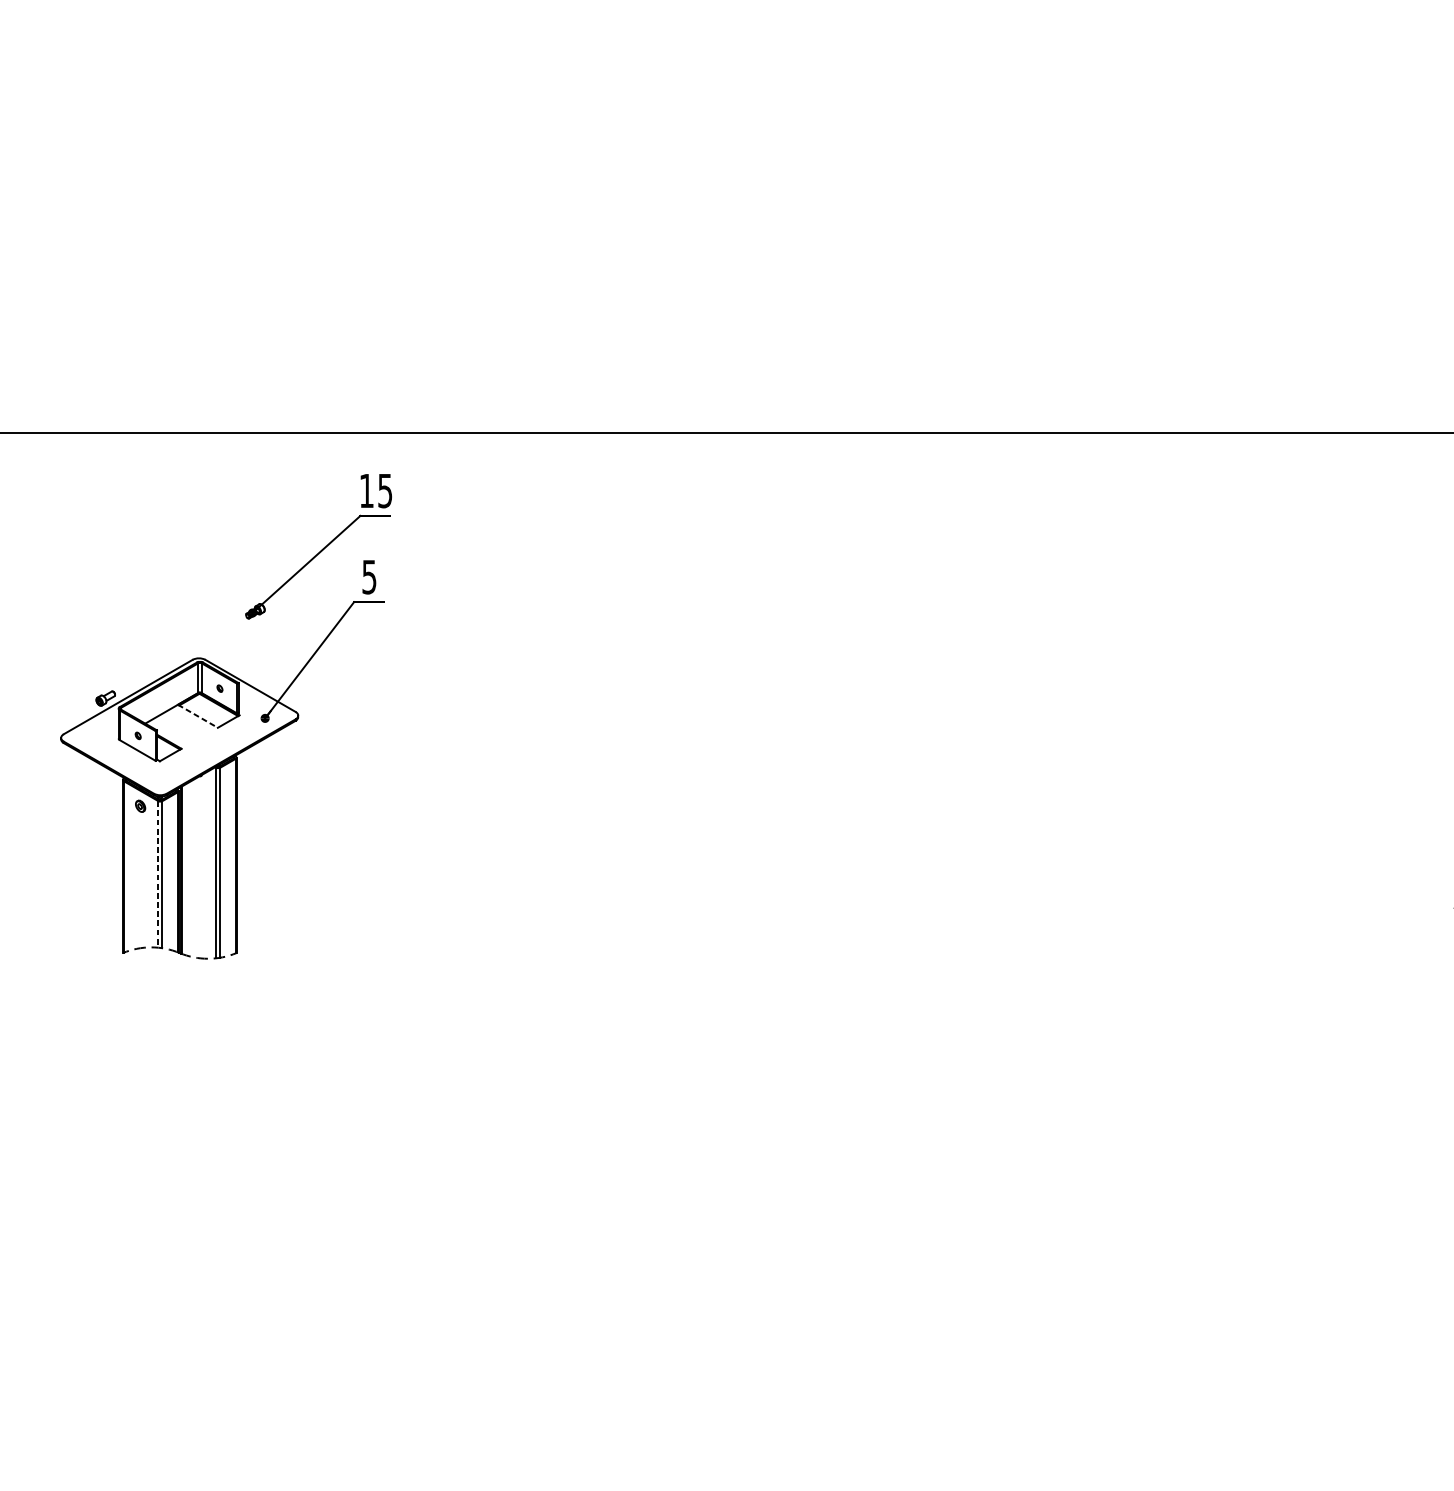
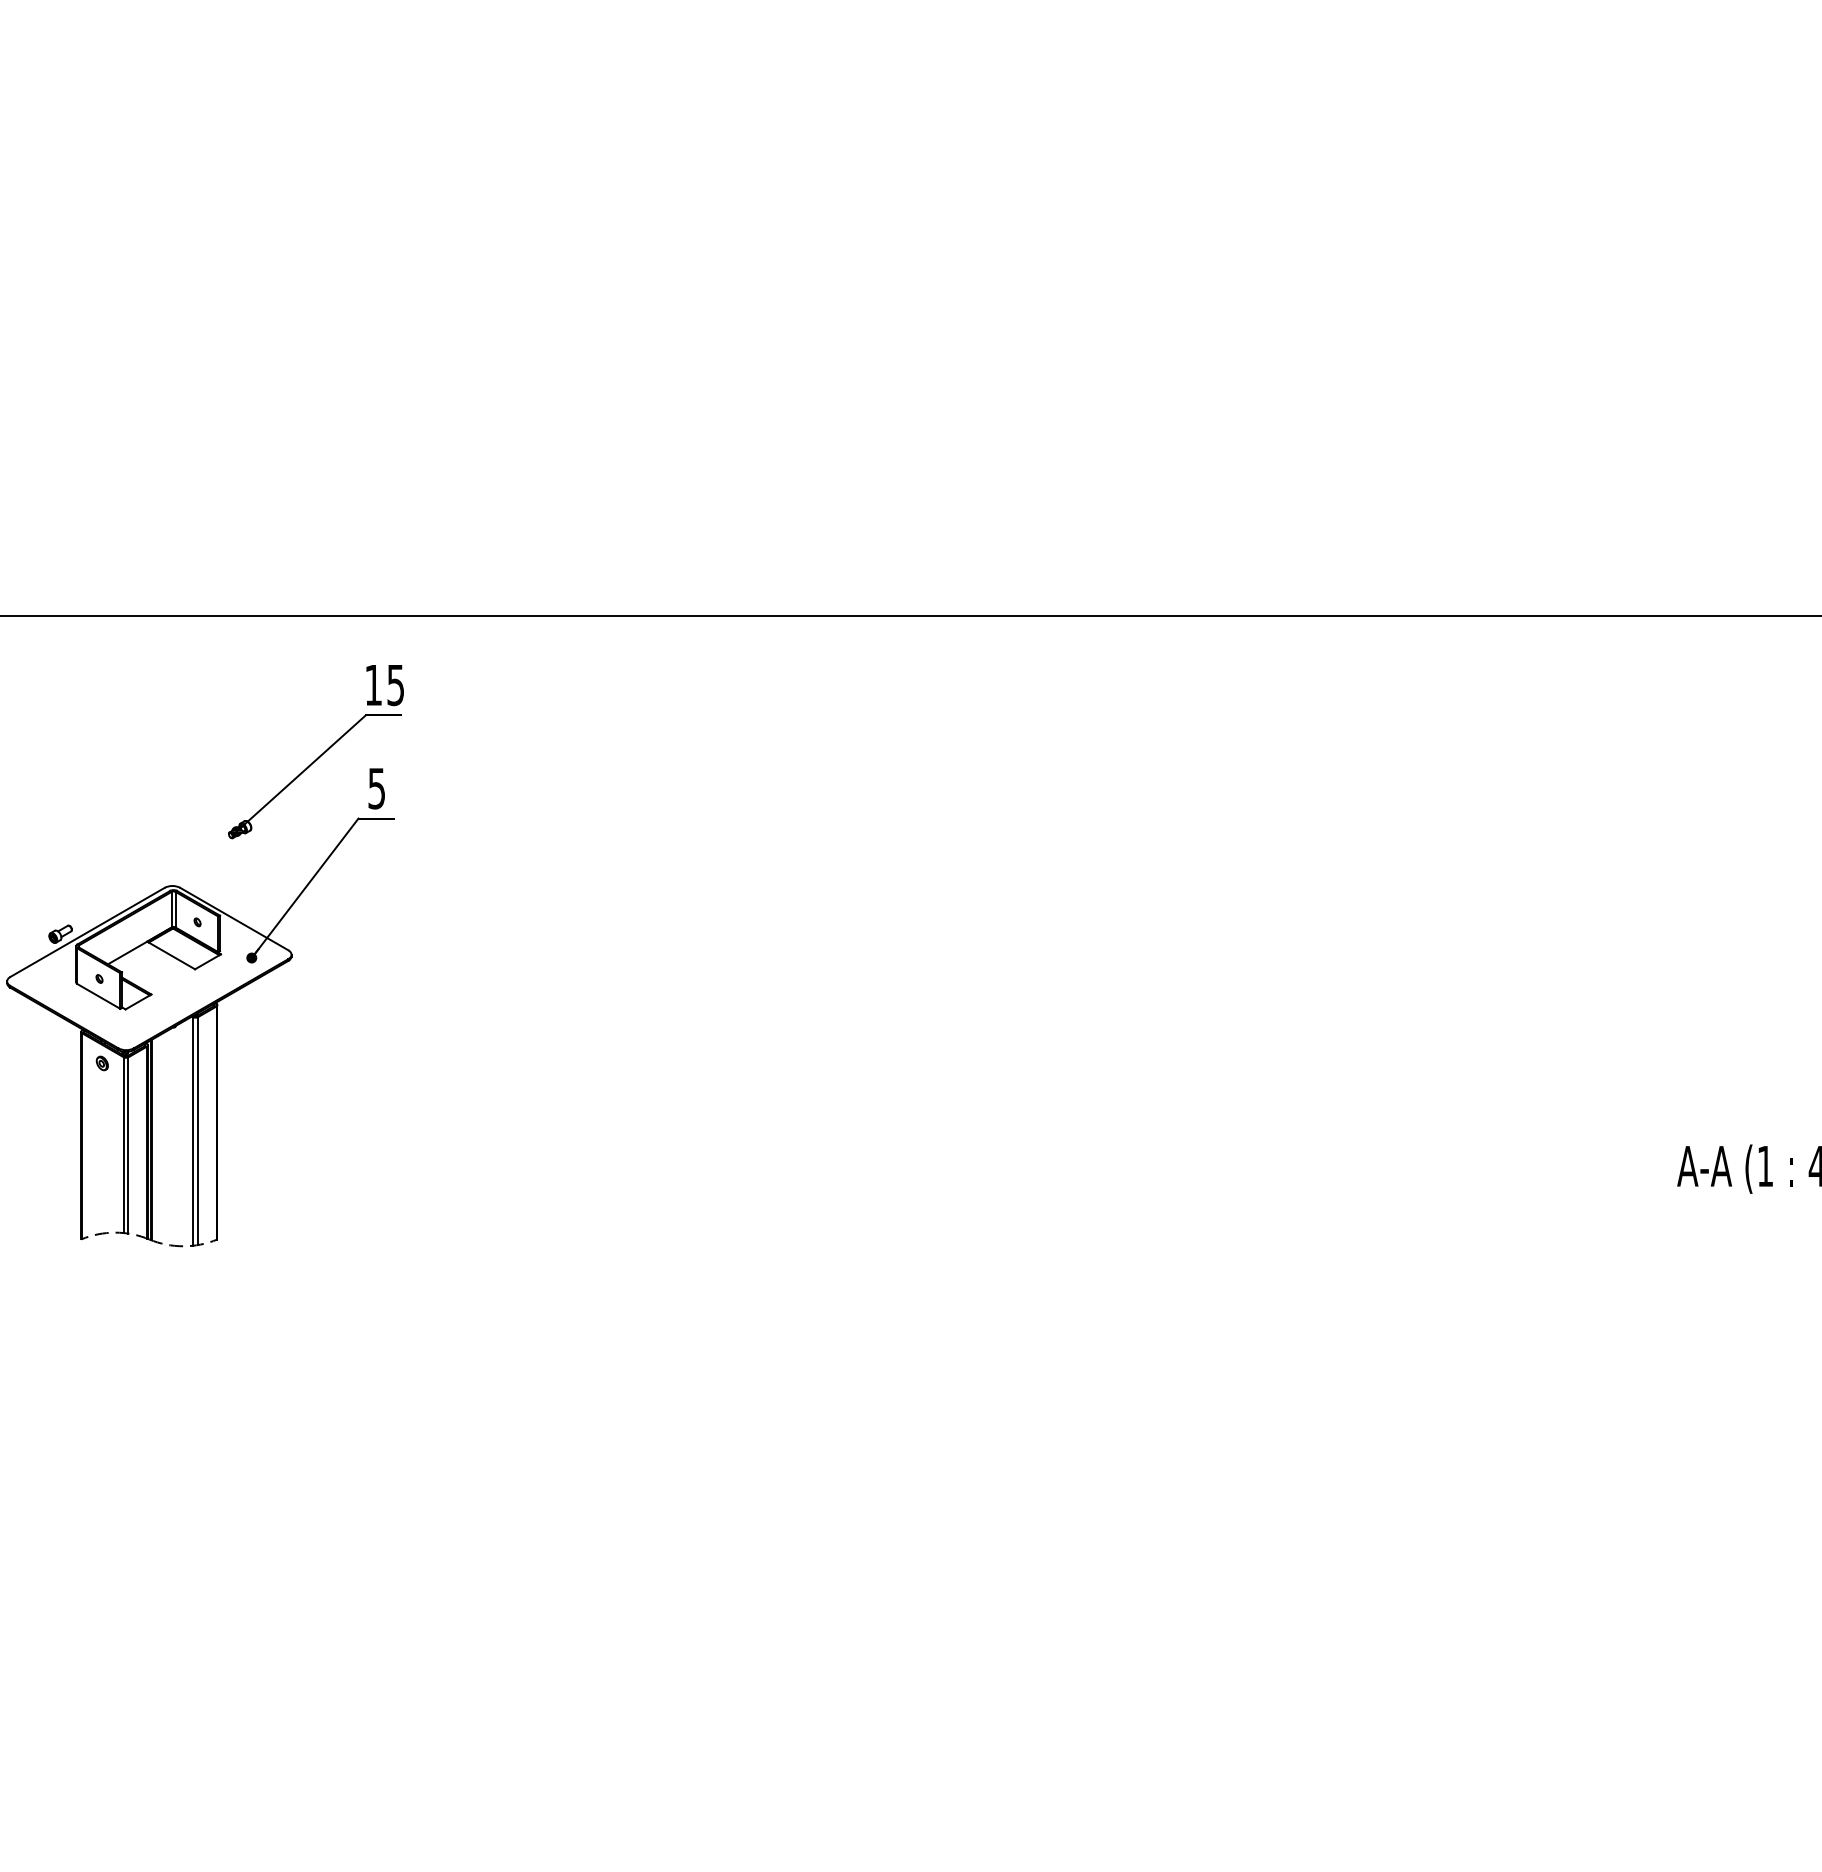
line: (198, 716) -> (171, 955), dashed -> solid
line: (158, 874) -> (123, 1145), dashed -> solid

